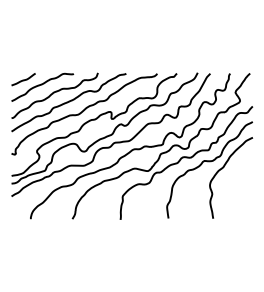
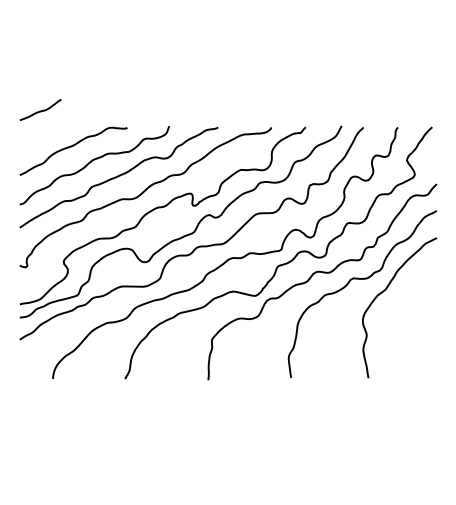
curve: (23, 79) -> (40, 109), moved

